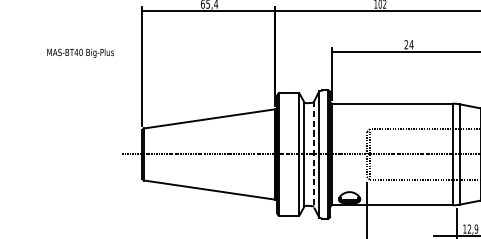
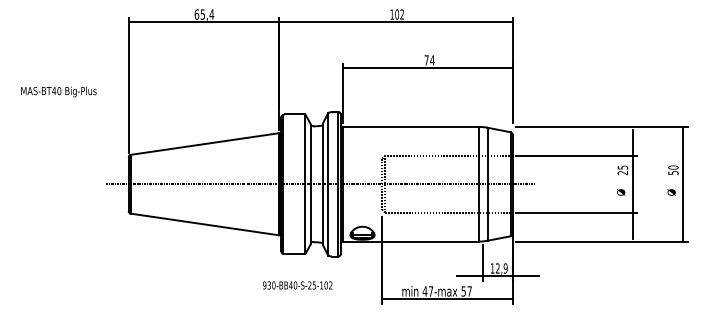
text: (406, 44) -> (426, 60), 24 -> 74
text: (80, 52) -> (58, 91), moved
line: (314, 154) -> (322, 184), dashed -> solid

